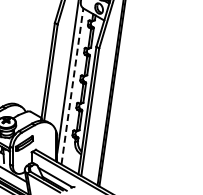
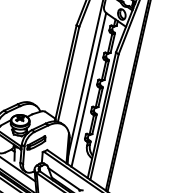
line: (72, 86) -> (88, 89), dashed -> solid

